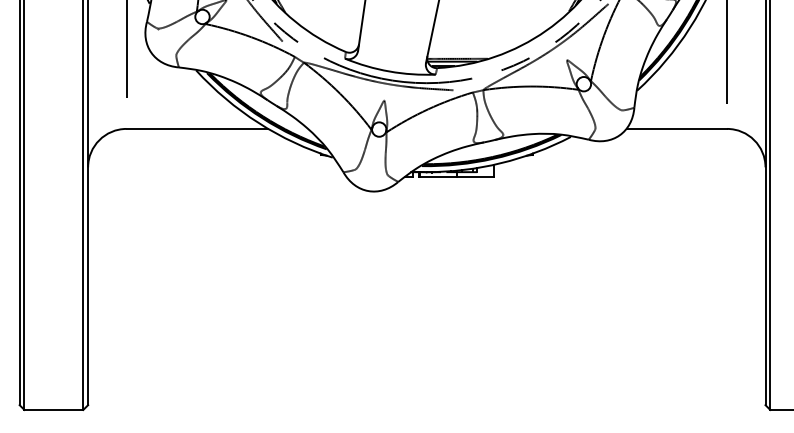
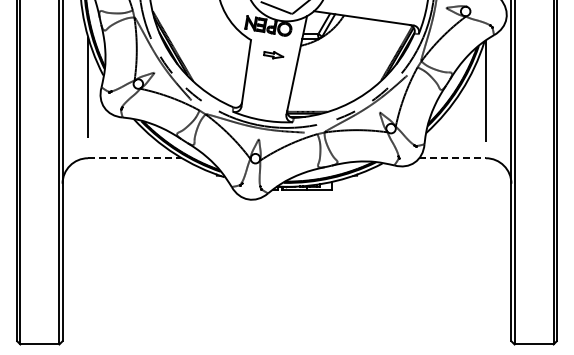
line: (198, 129) -> (135, 158), solid -> dashed
line: (678, 129) -> (453, 158), solid -> dashed

